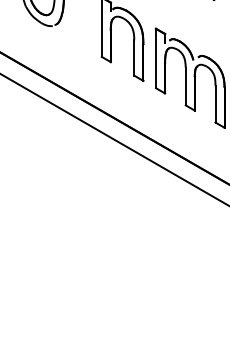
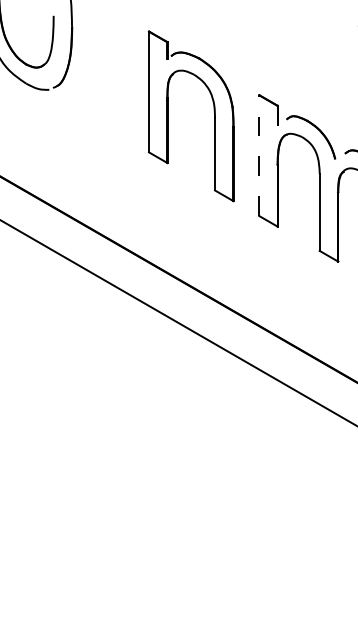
line: (155, 58) -> (258, 155), solid -> dashed

